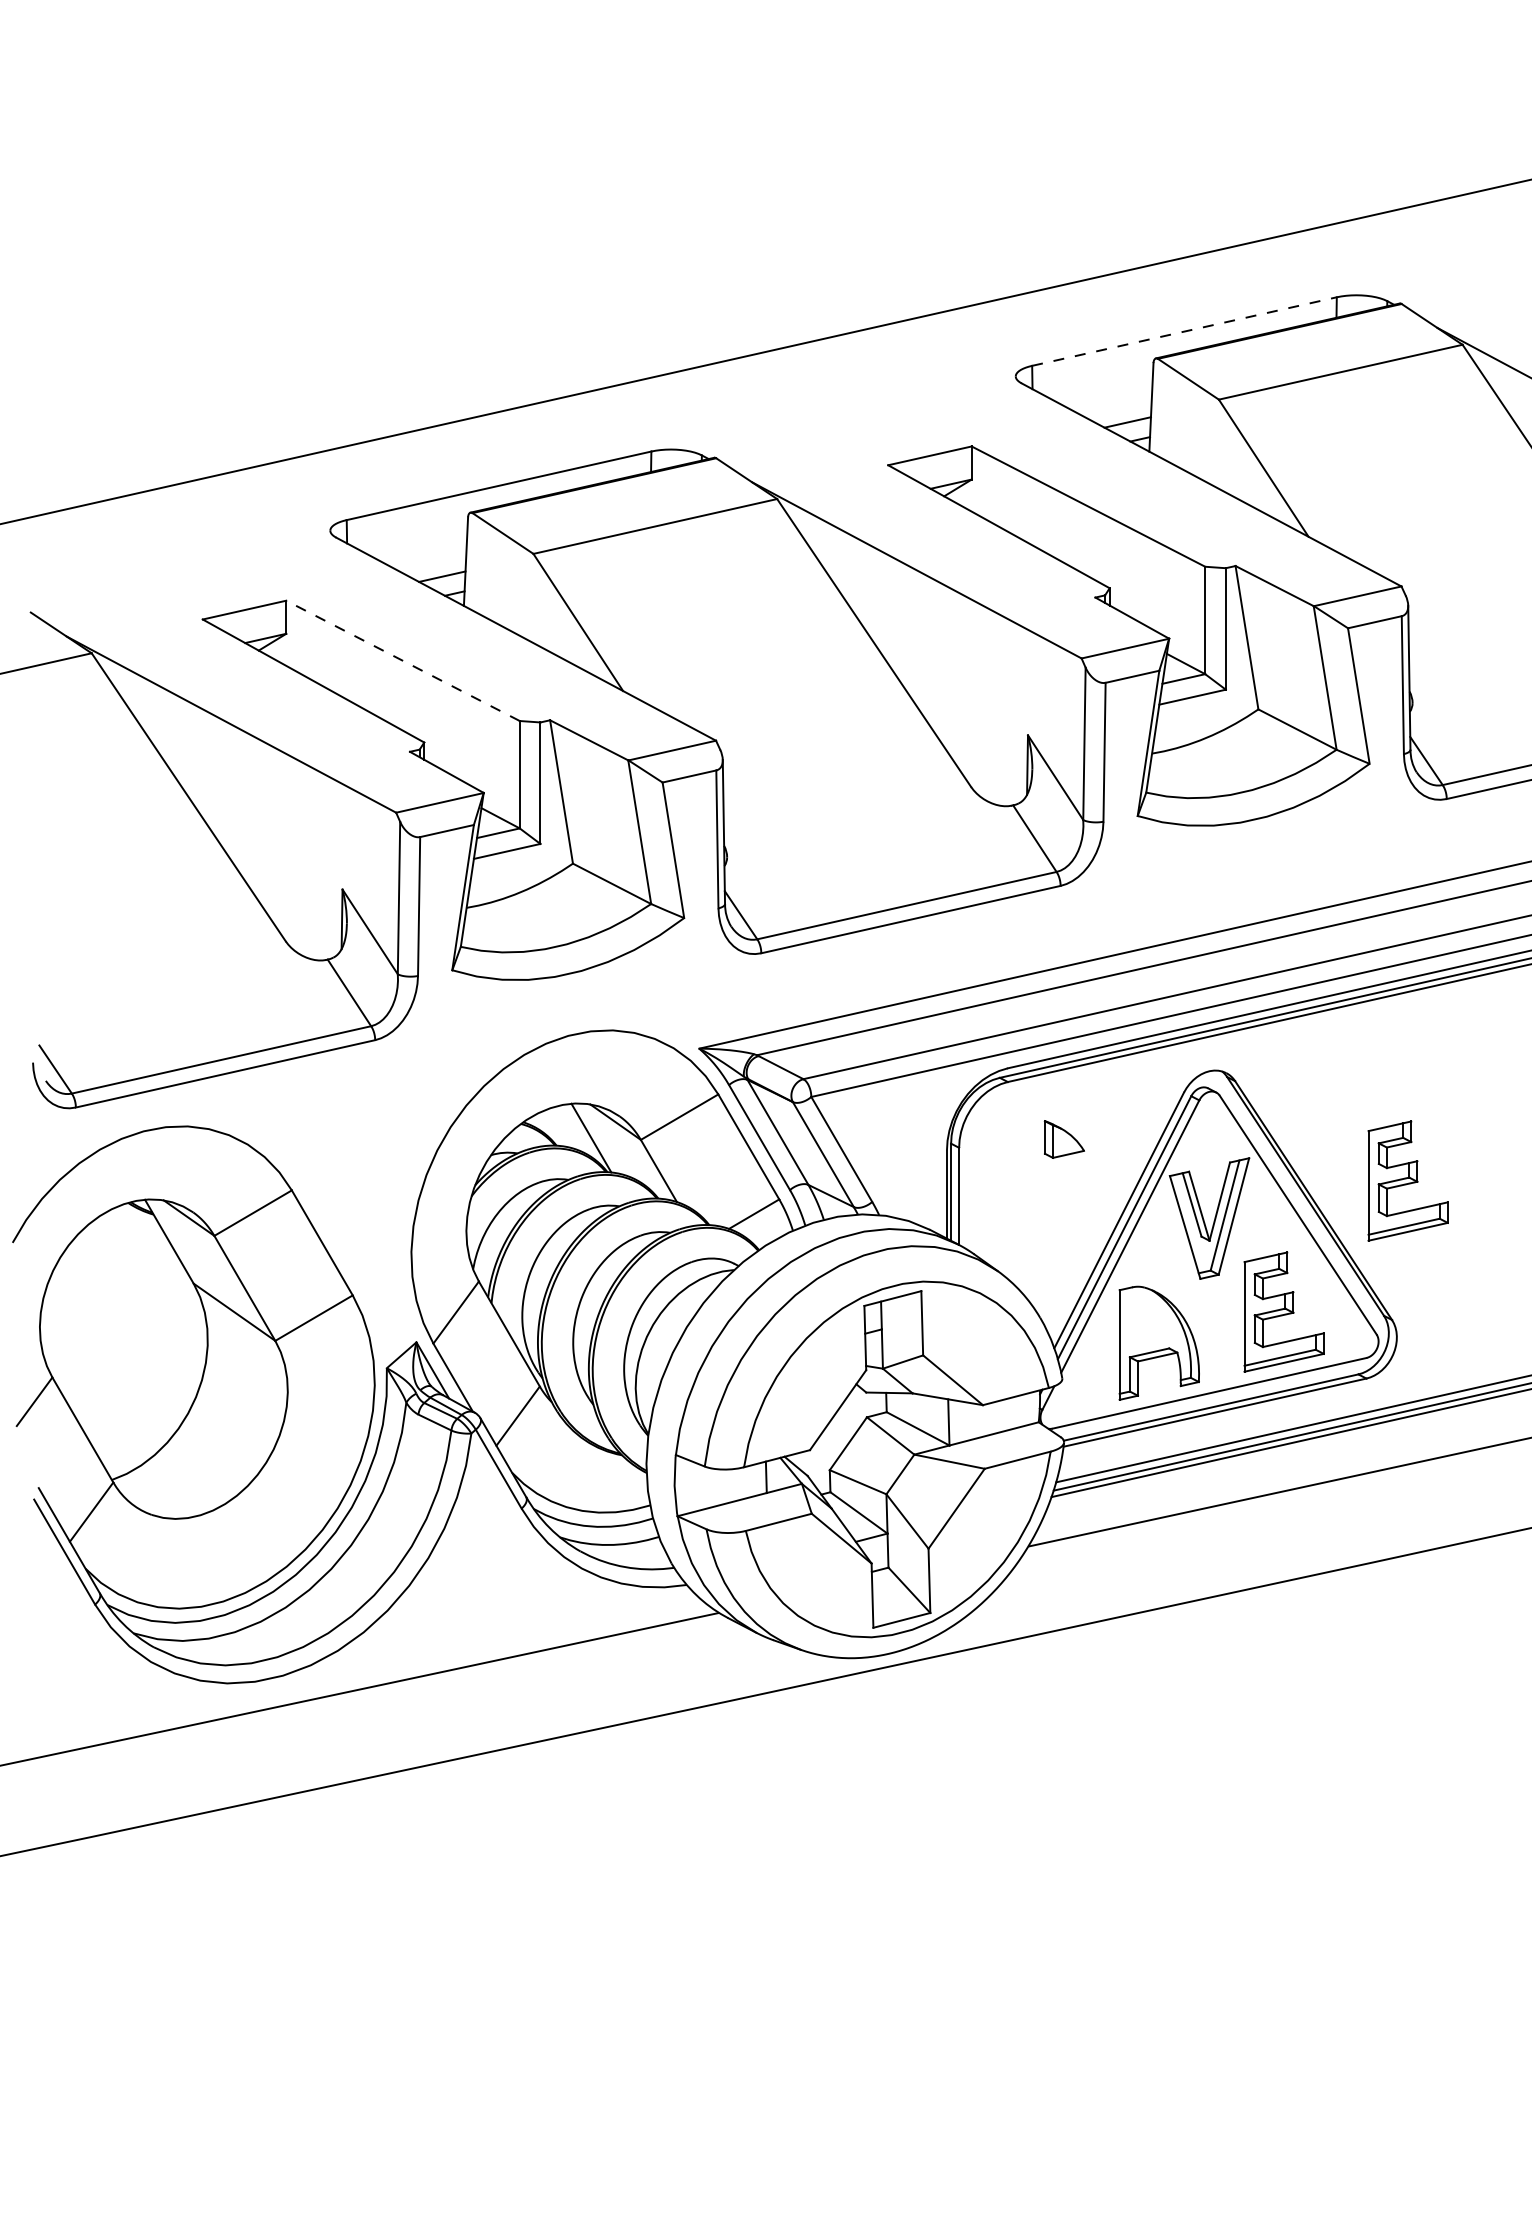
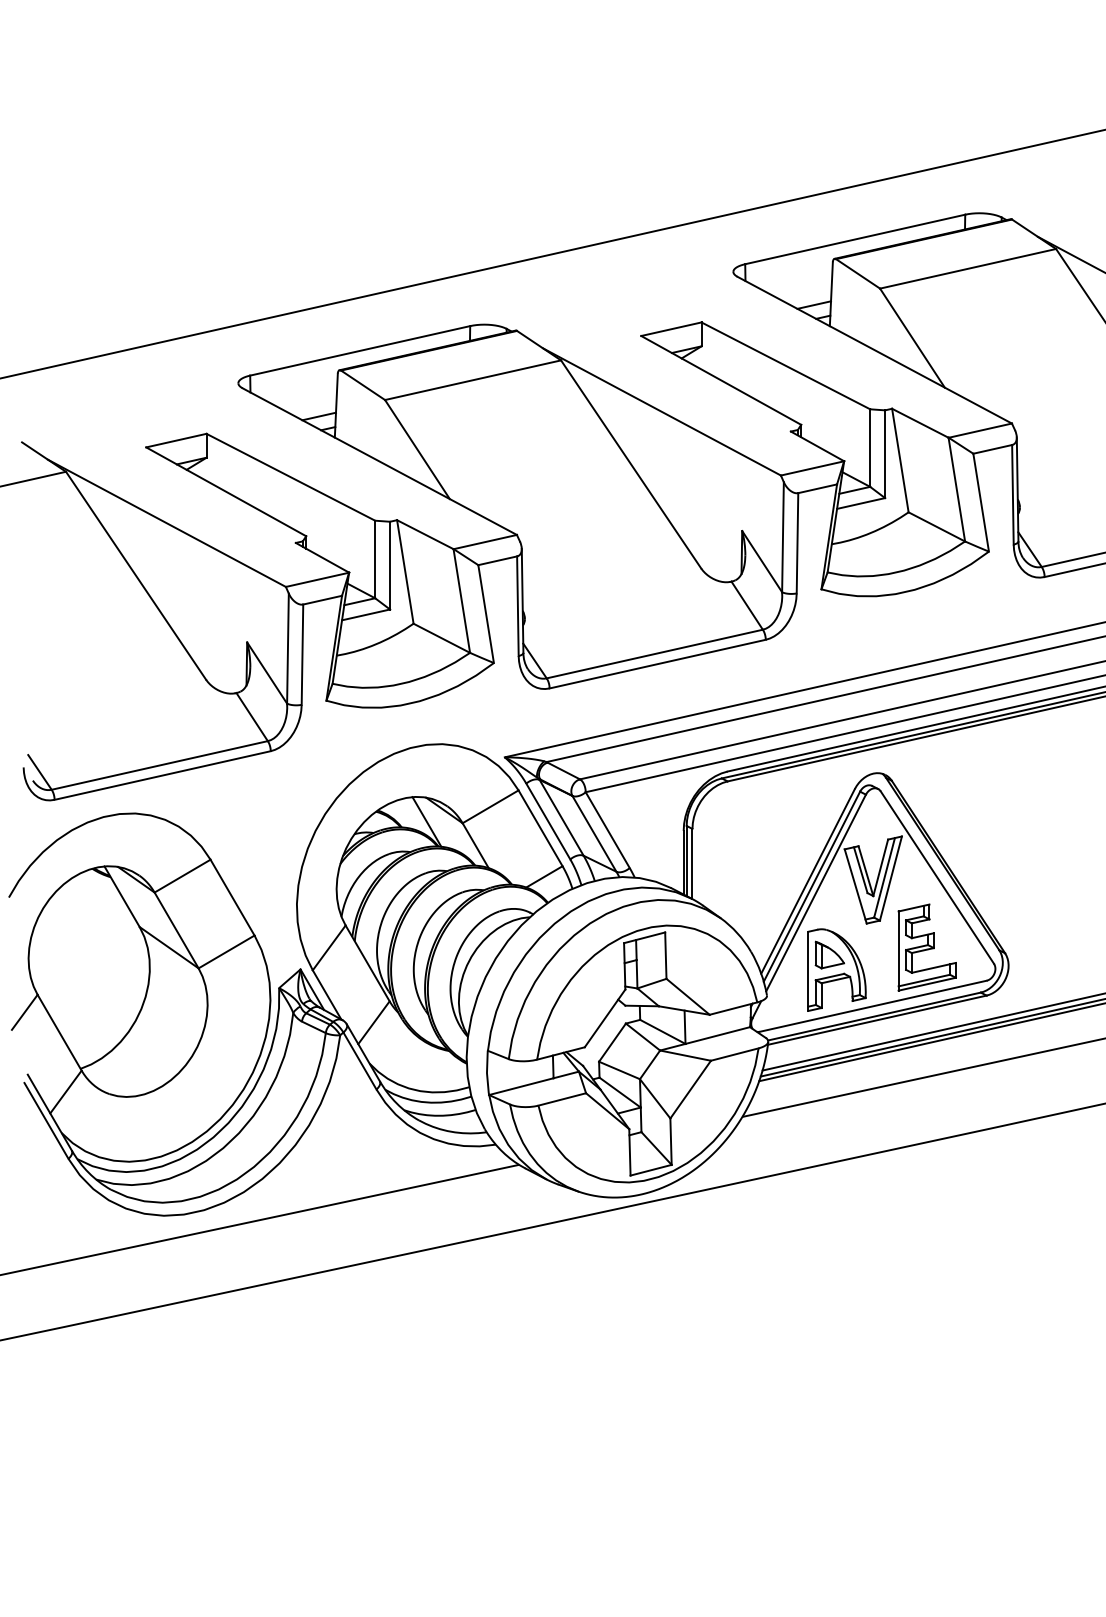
line: (1184, 331) -> (855, 239), dashed -> solid
line: (402, 660) -> (290, 477), dashed -> solid
part: (1063, 1139) -> (829, 955), moved
part: (1407, 1180) -> (1016, 852), removed

